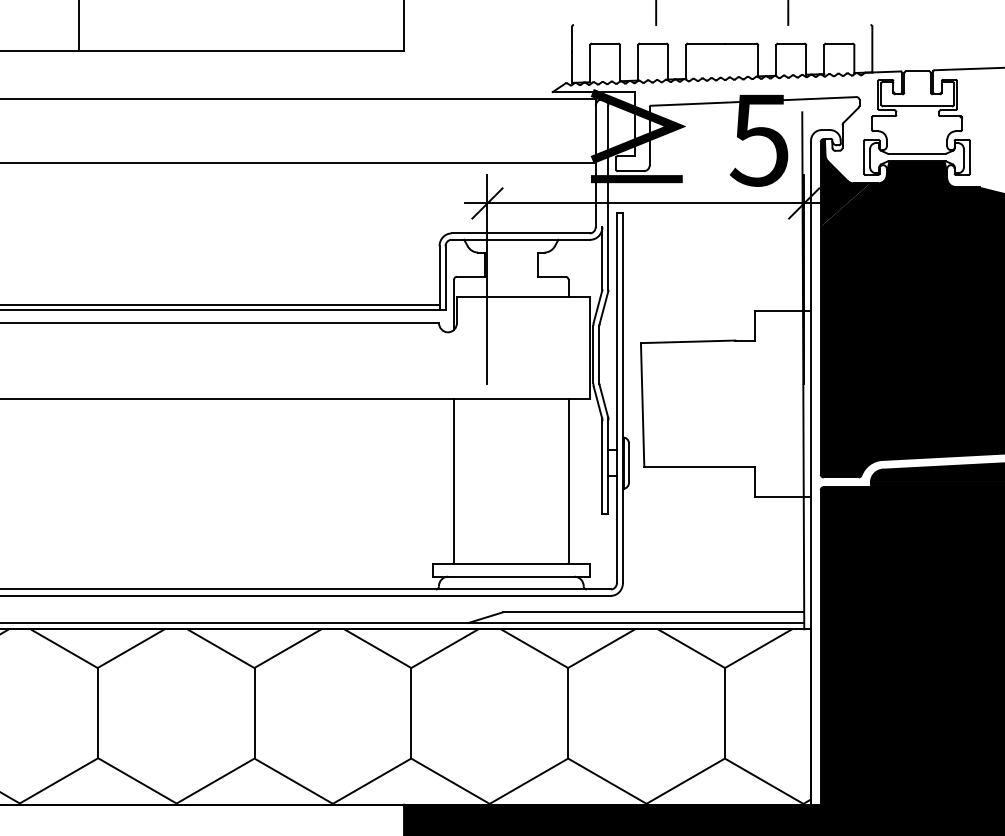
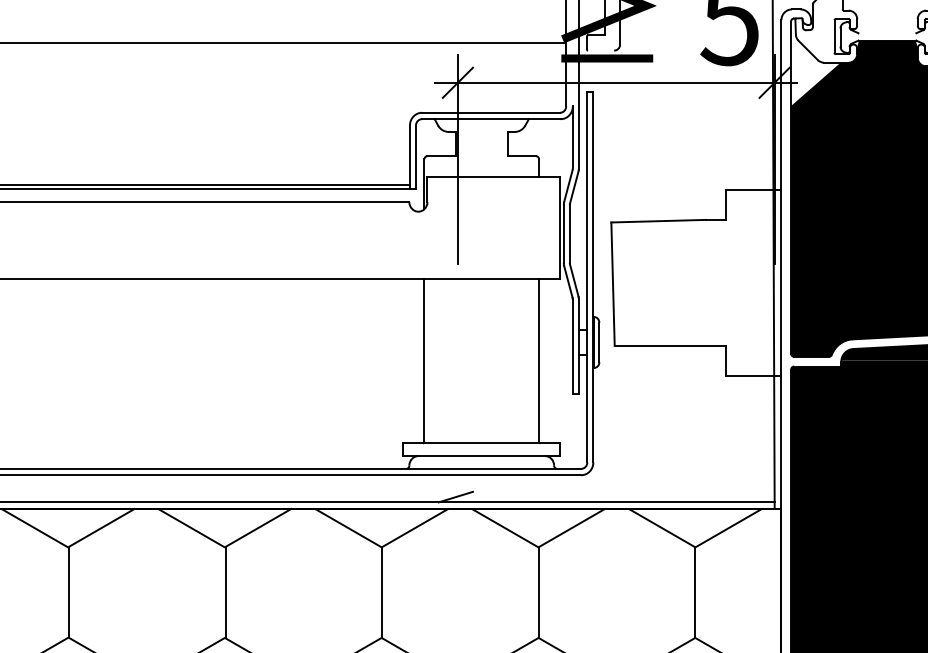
line: (916, 153) -> (886, 32), removed
line: (630, 171) -> (600, 50), removed
fill: (845, 182) -> (815, 61), removed
line: (653, 612) -> (623, 491), removed

